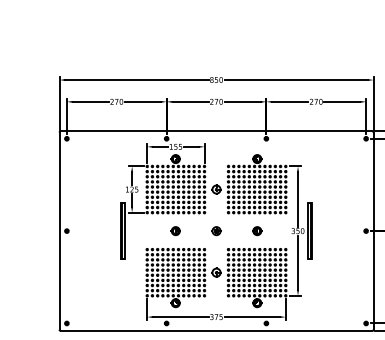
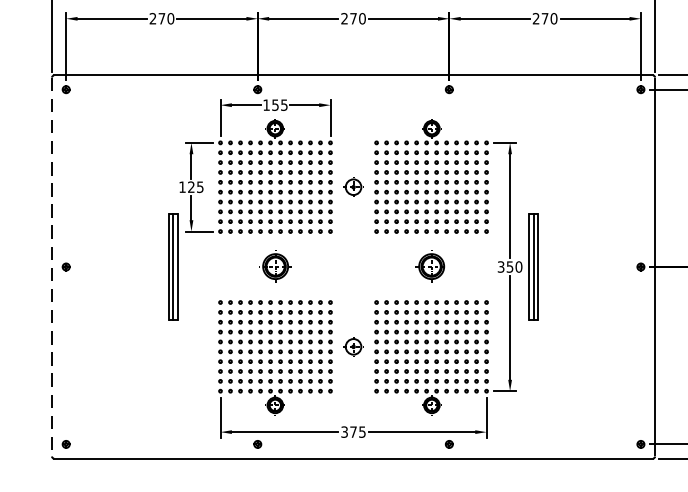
line: (59, 231) -> (51, 267), solid -> dashed
part: (175, 231) -> (274, 267), size x1.6
part: (216, 231) -> (353, 267), removed
part: (257, 231) -> (432, 267), size x1.6

